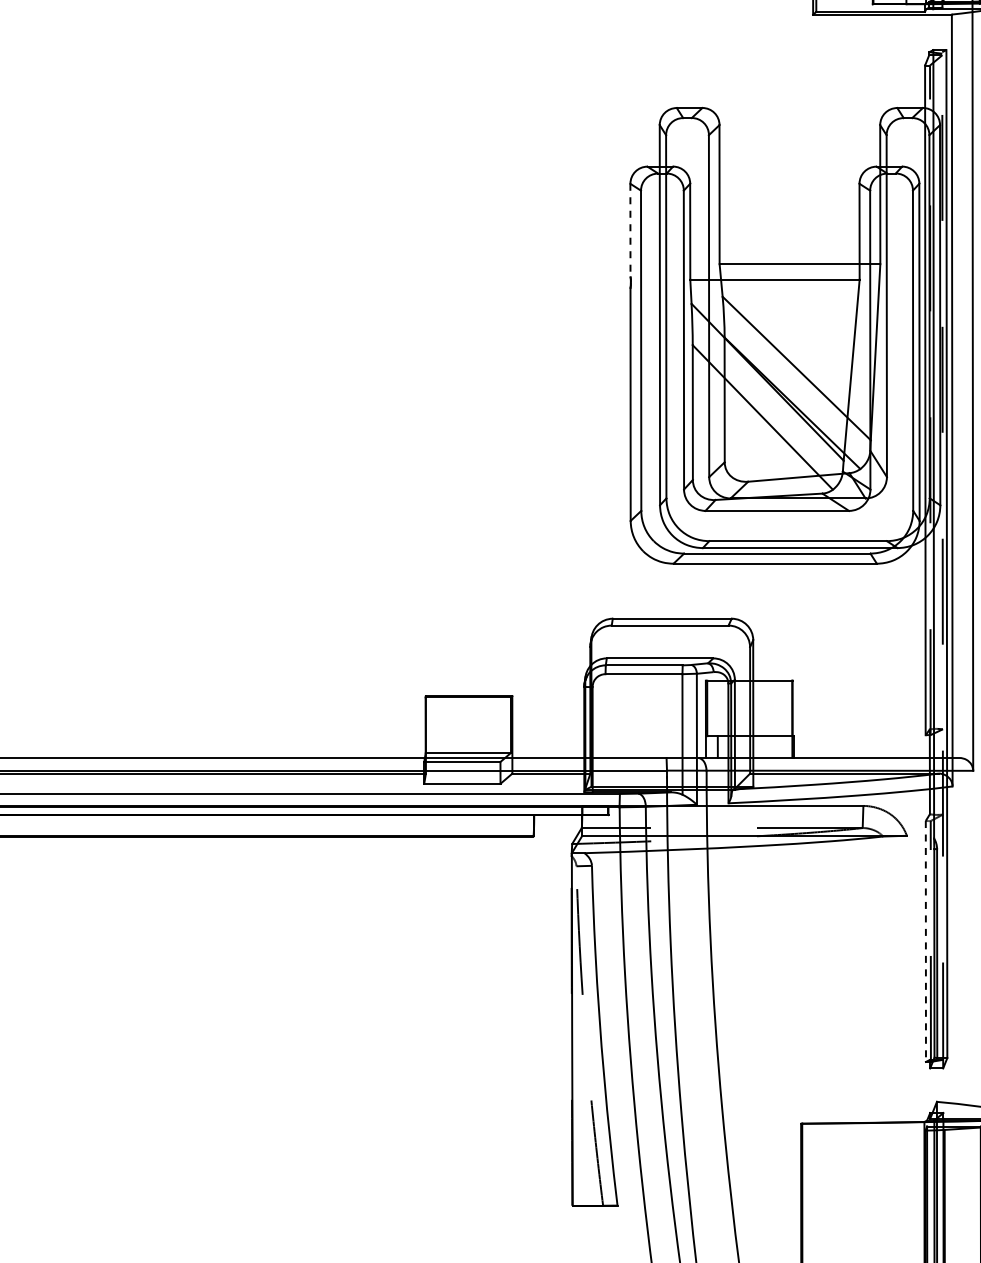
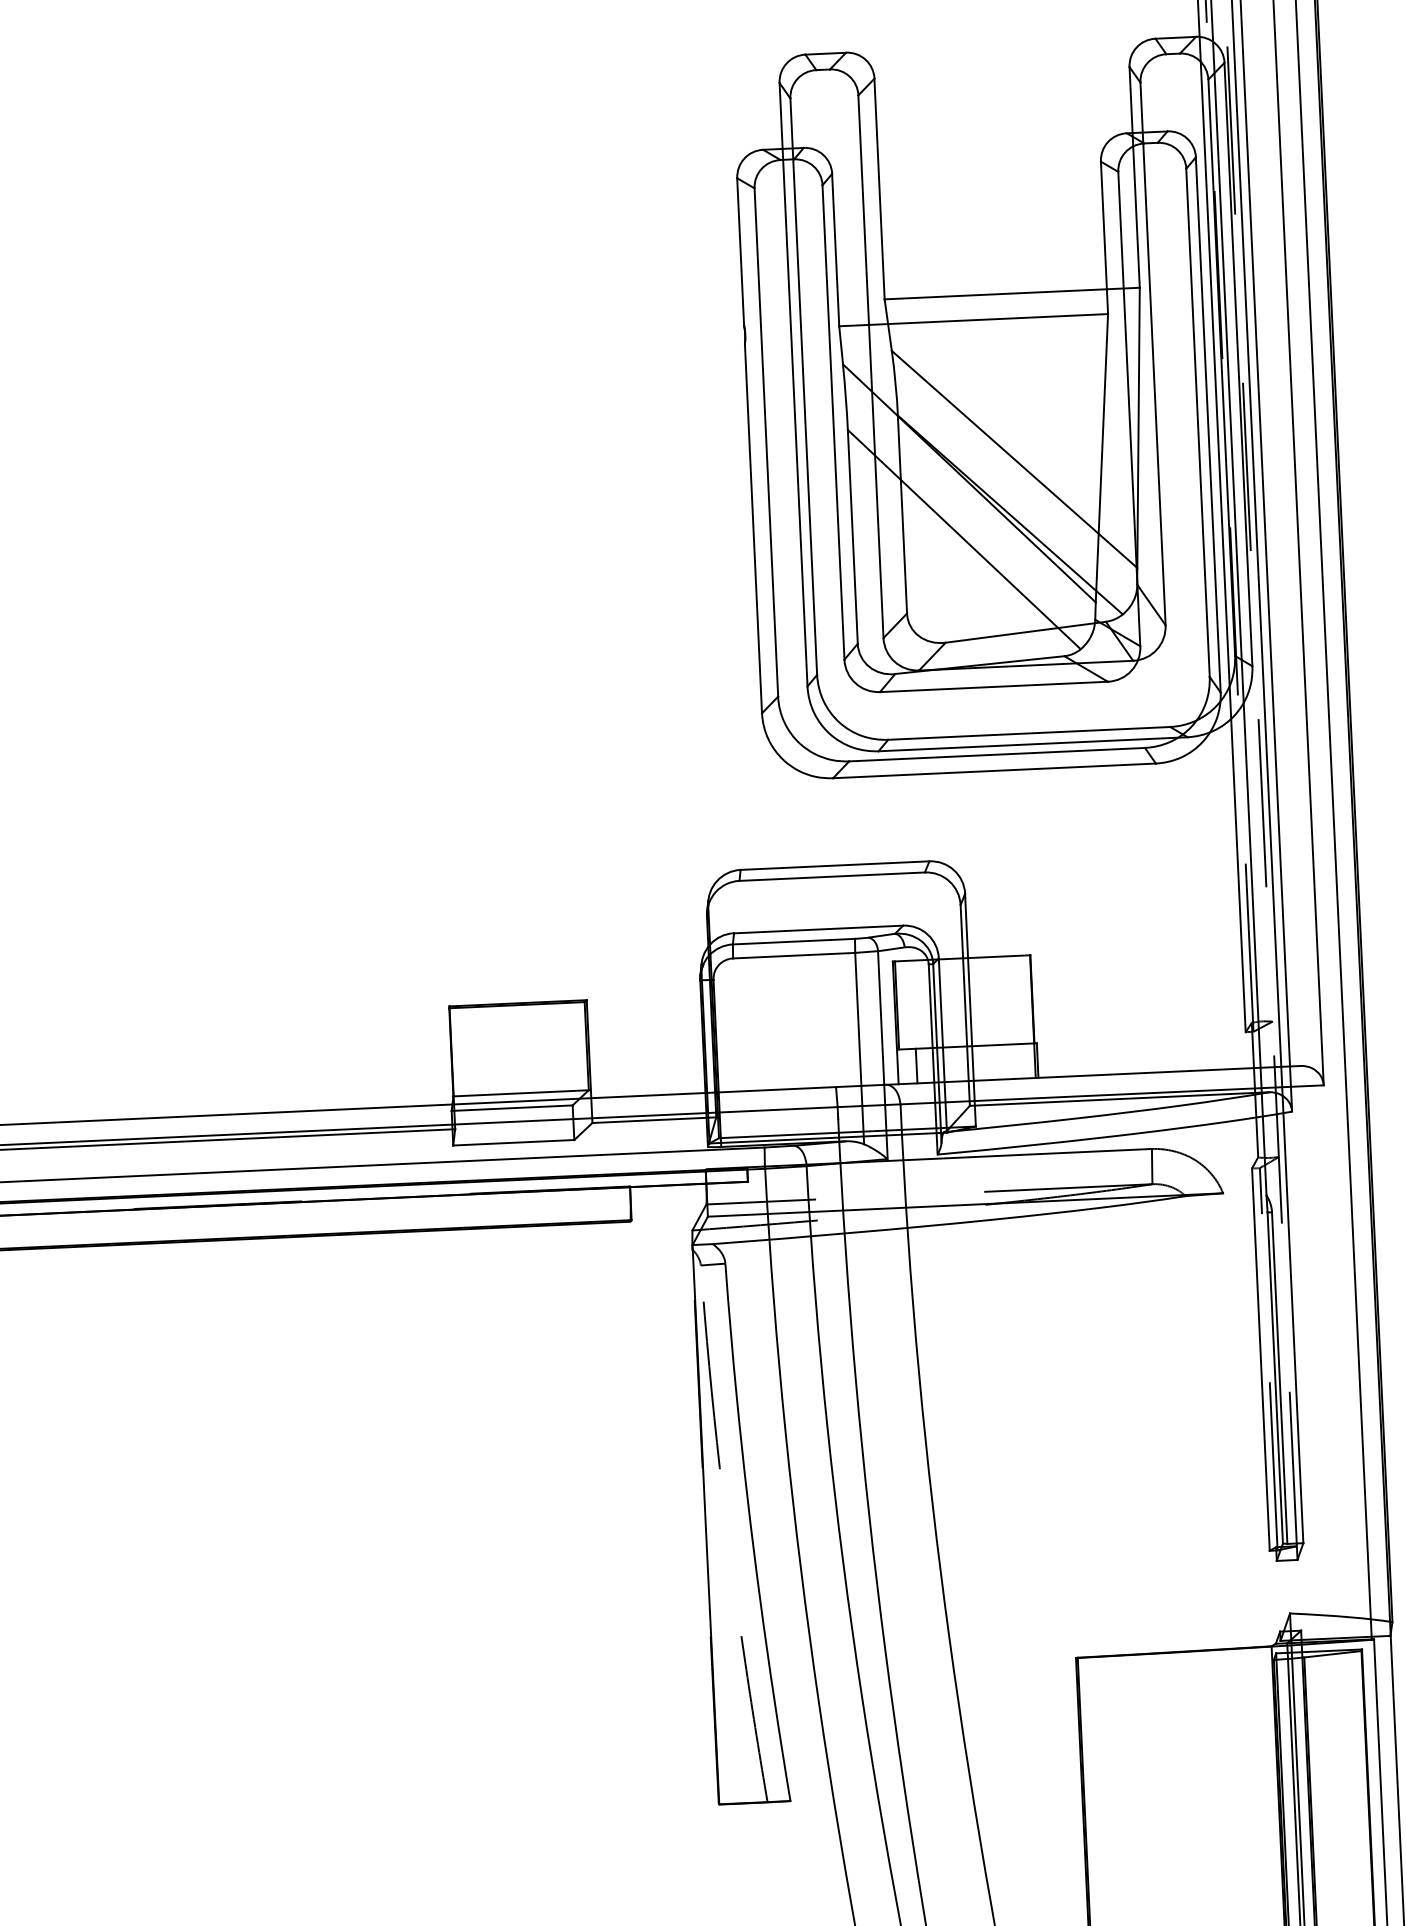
line: (630, 230) -> (740, 252), dashed -> solid
line: (925, 941) -> (1260, 1359), dashed -> solid

